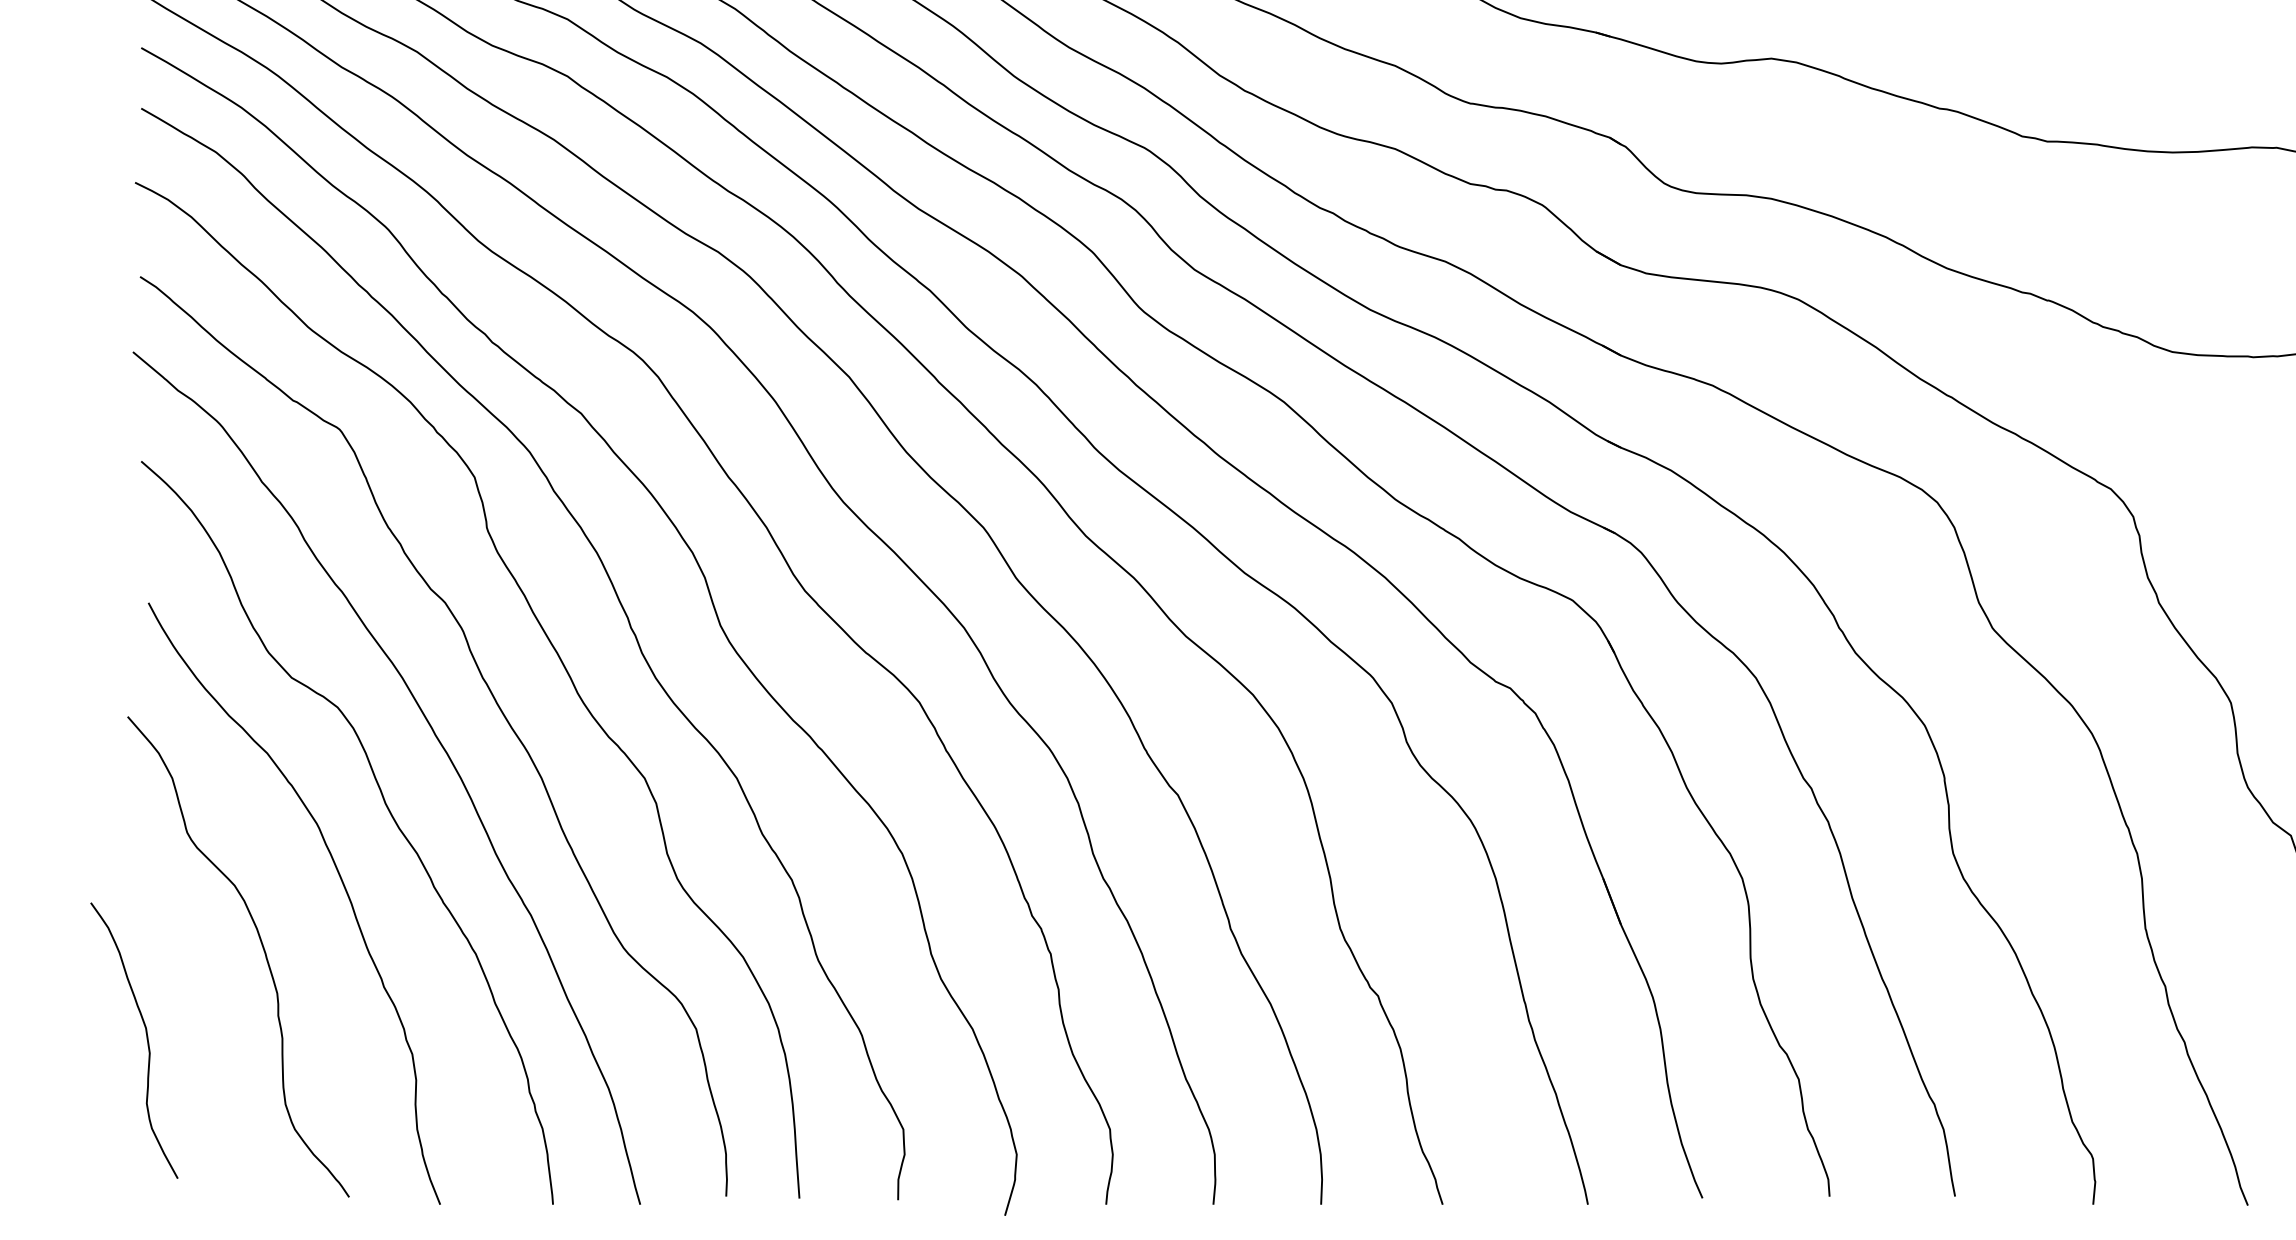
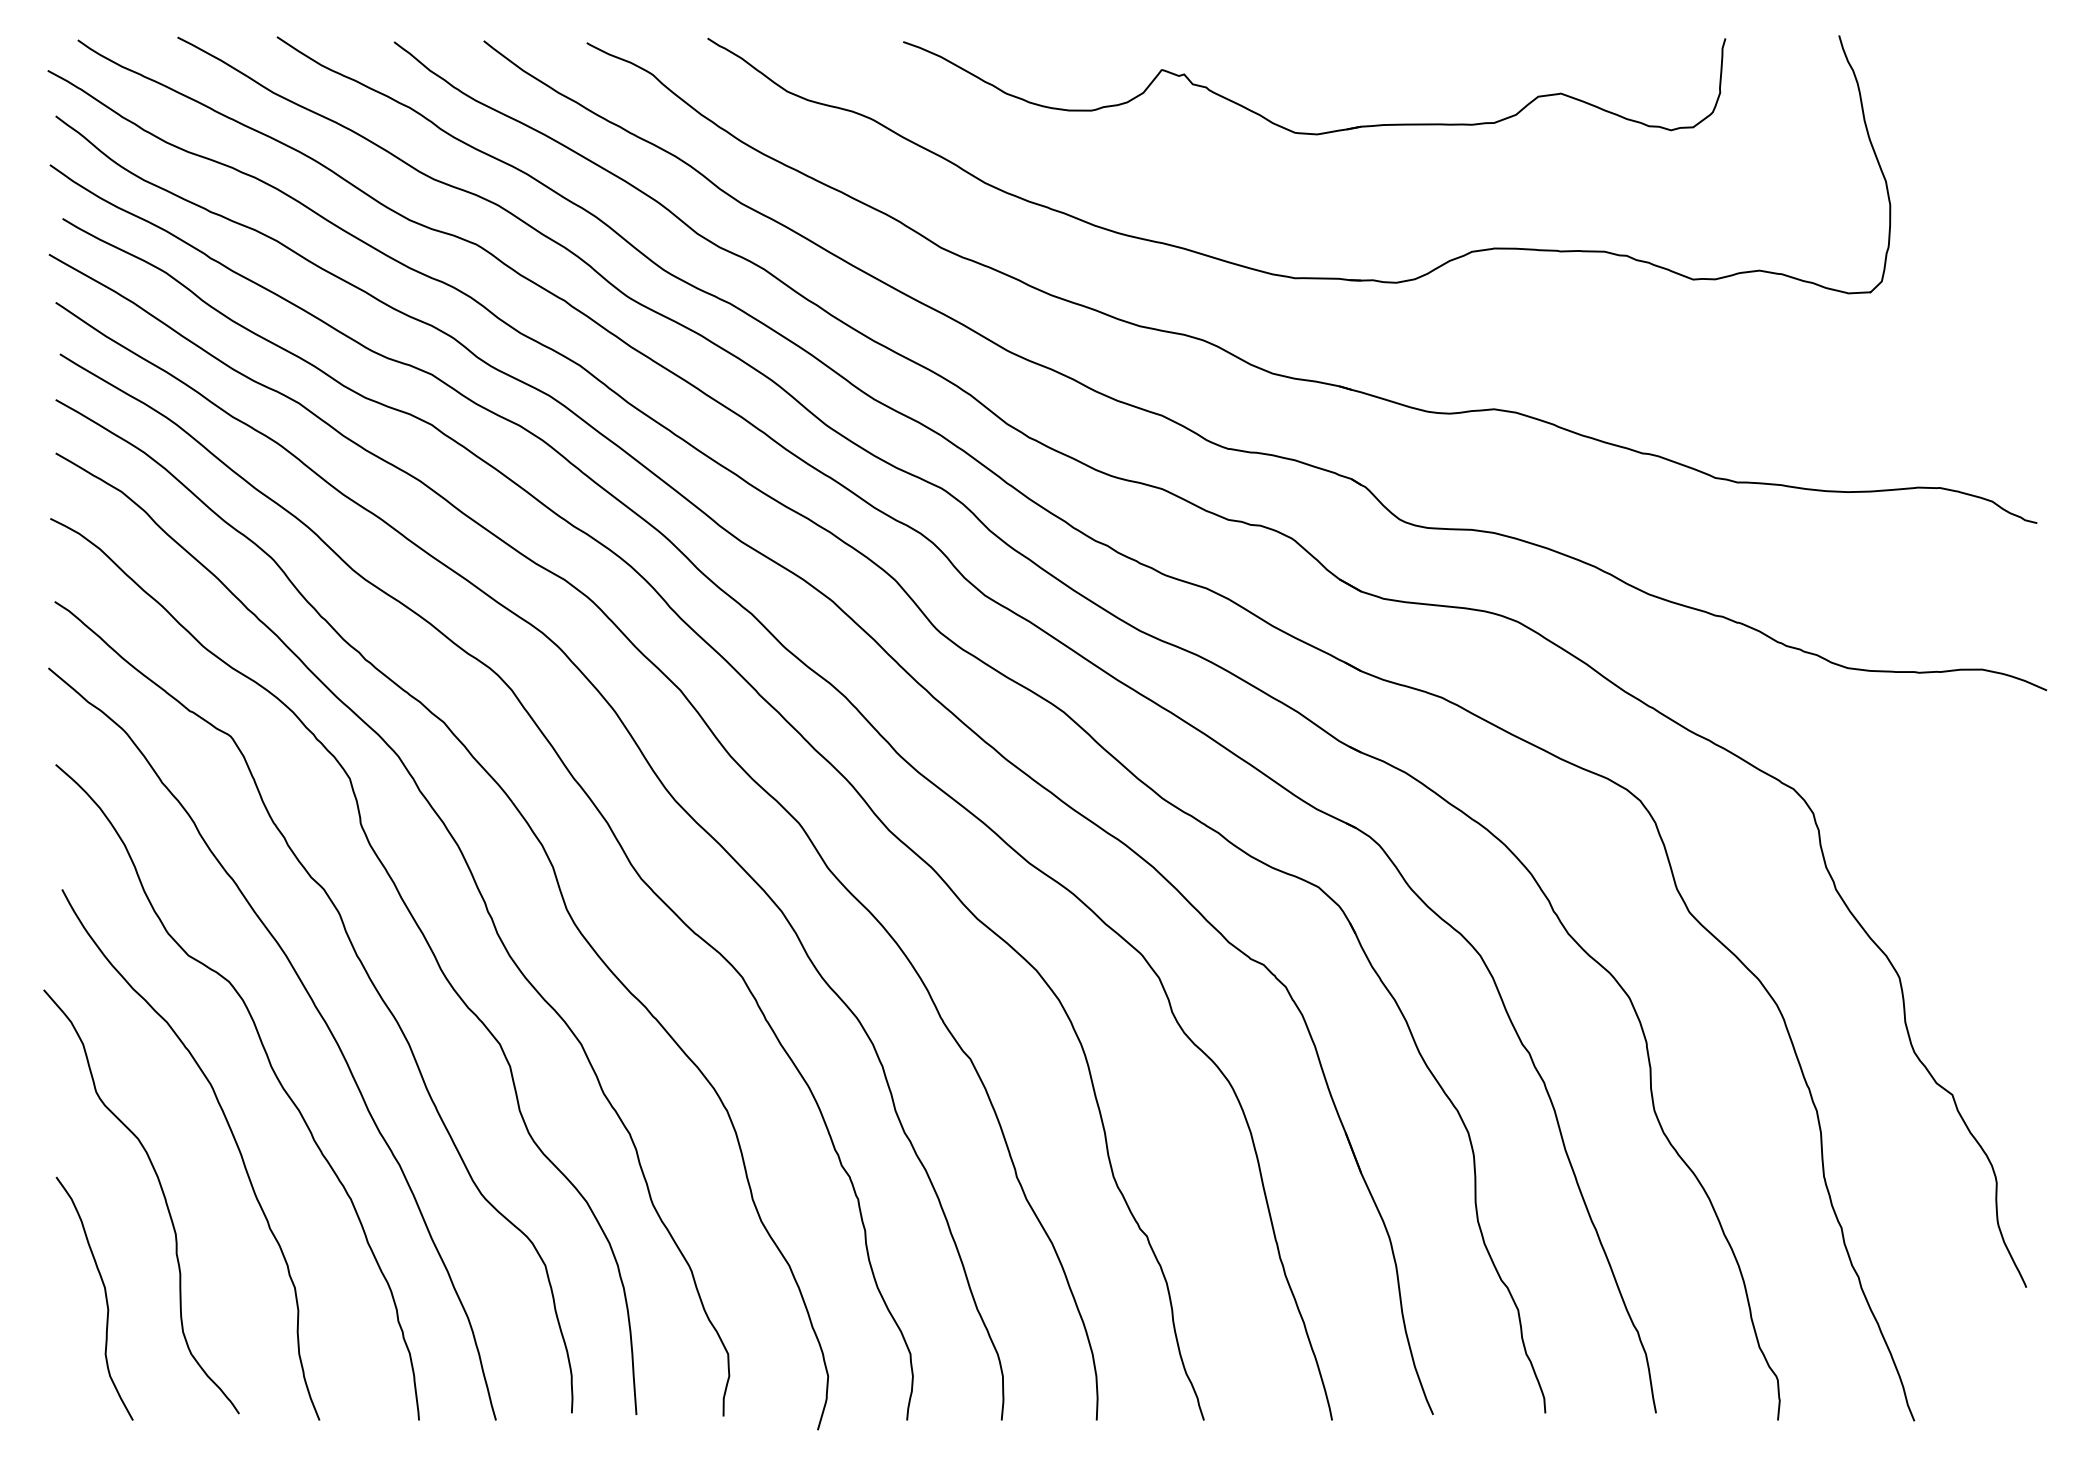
curve: (146, 1040) -> (105, 1298), moved

